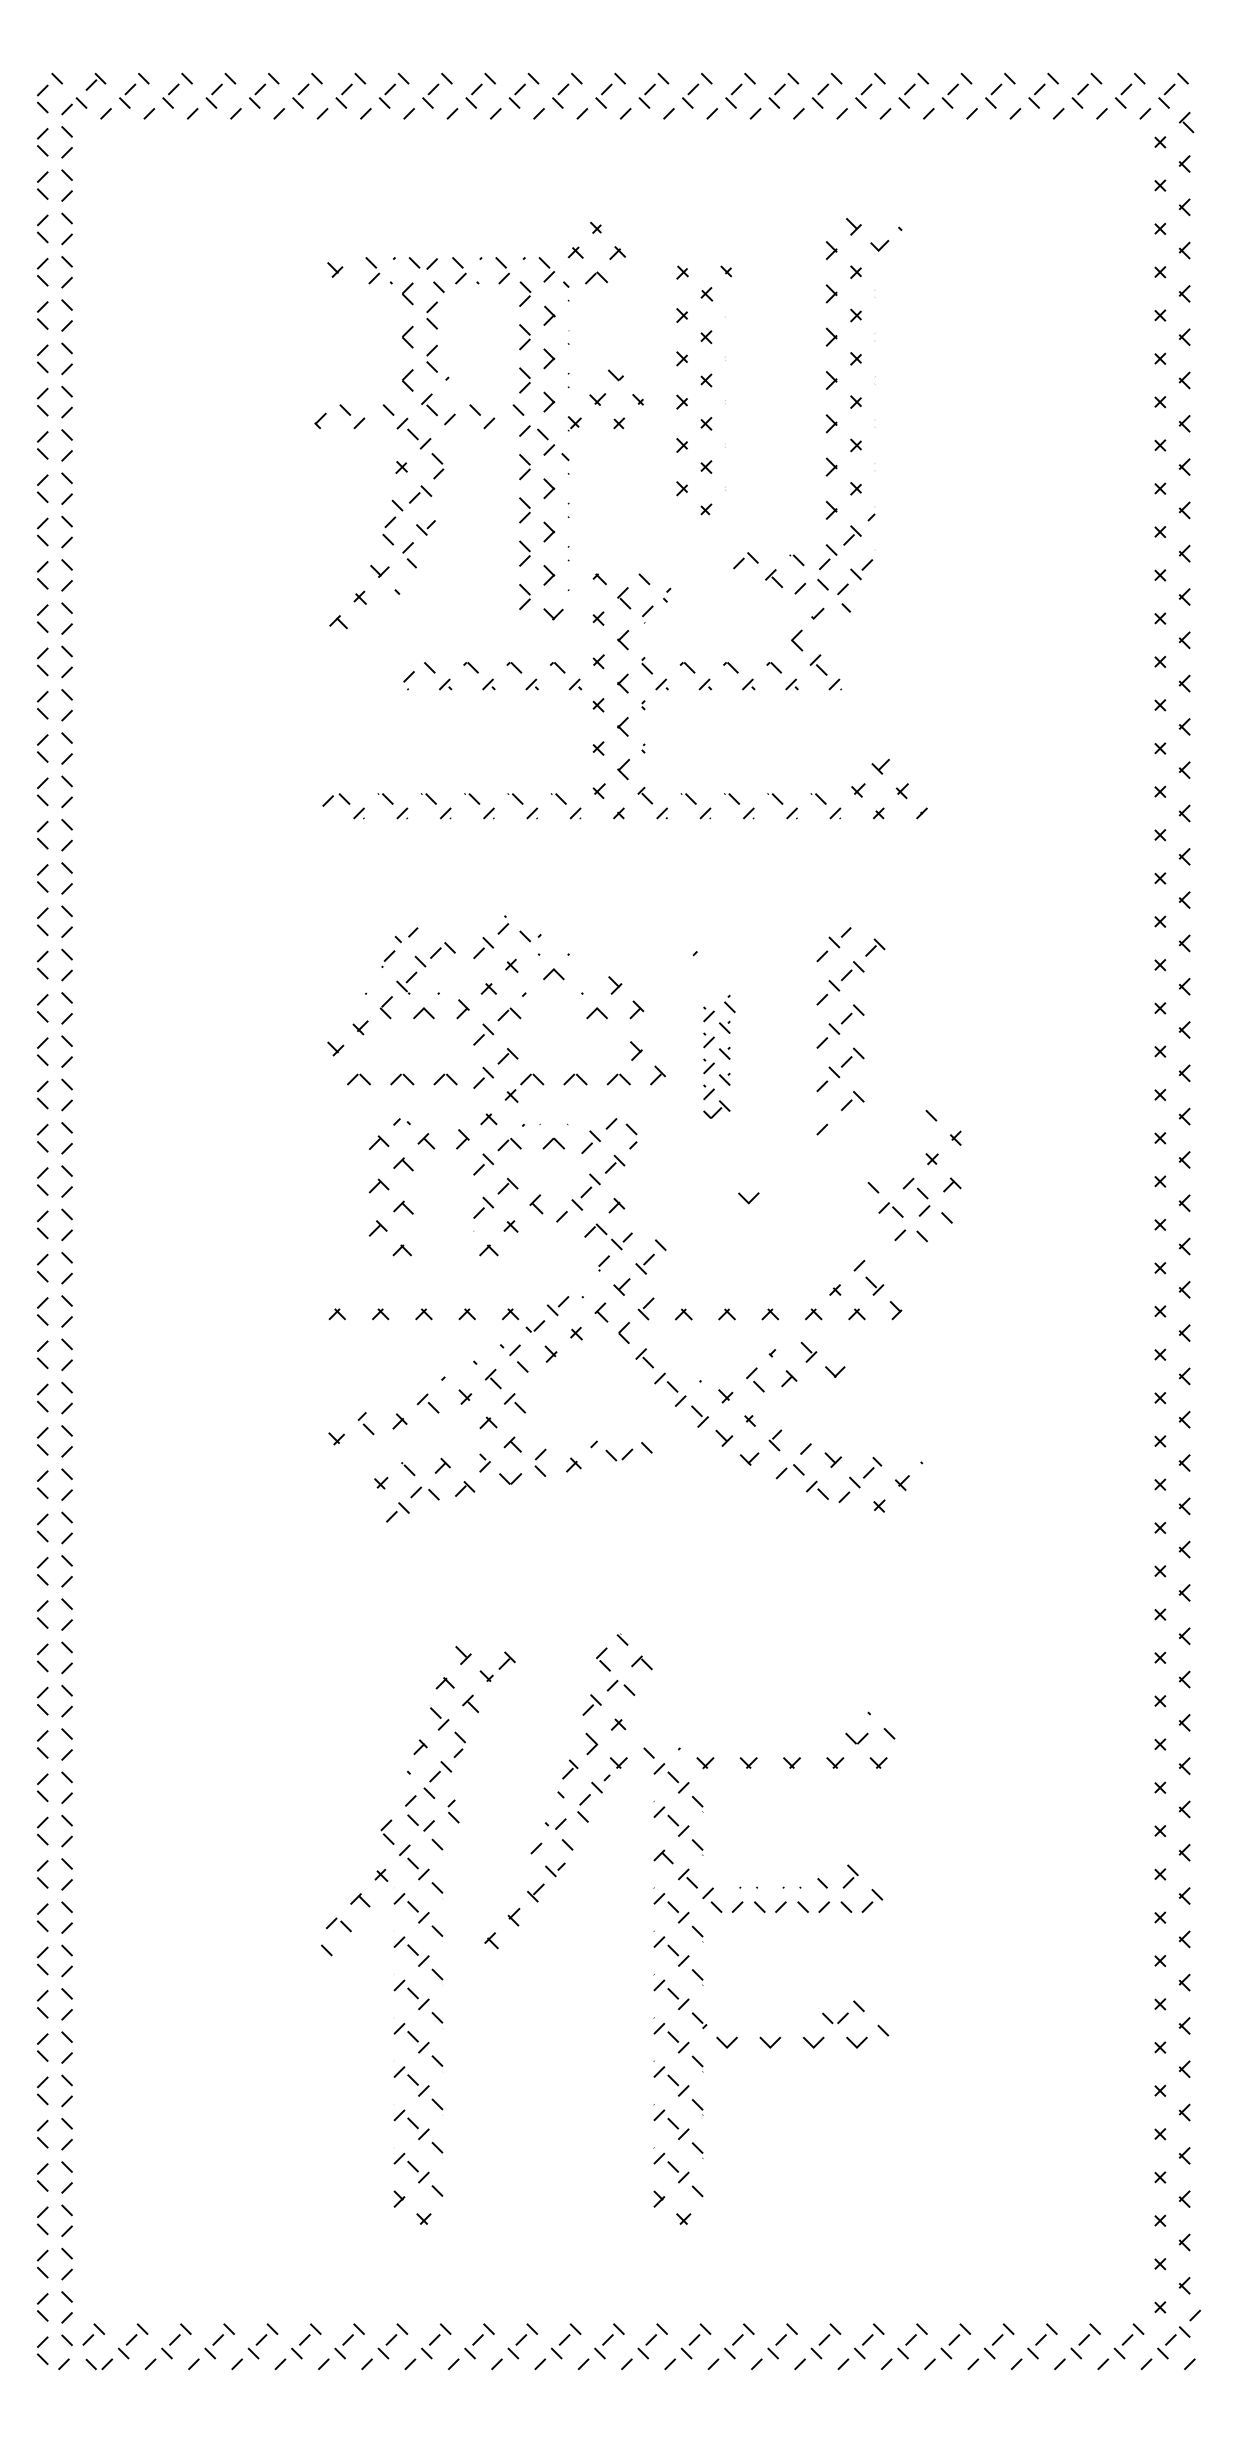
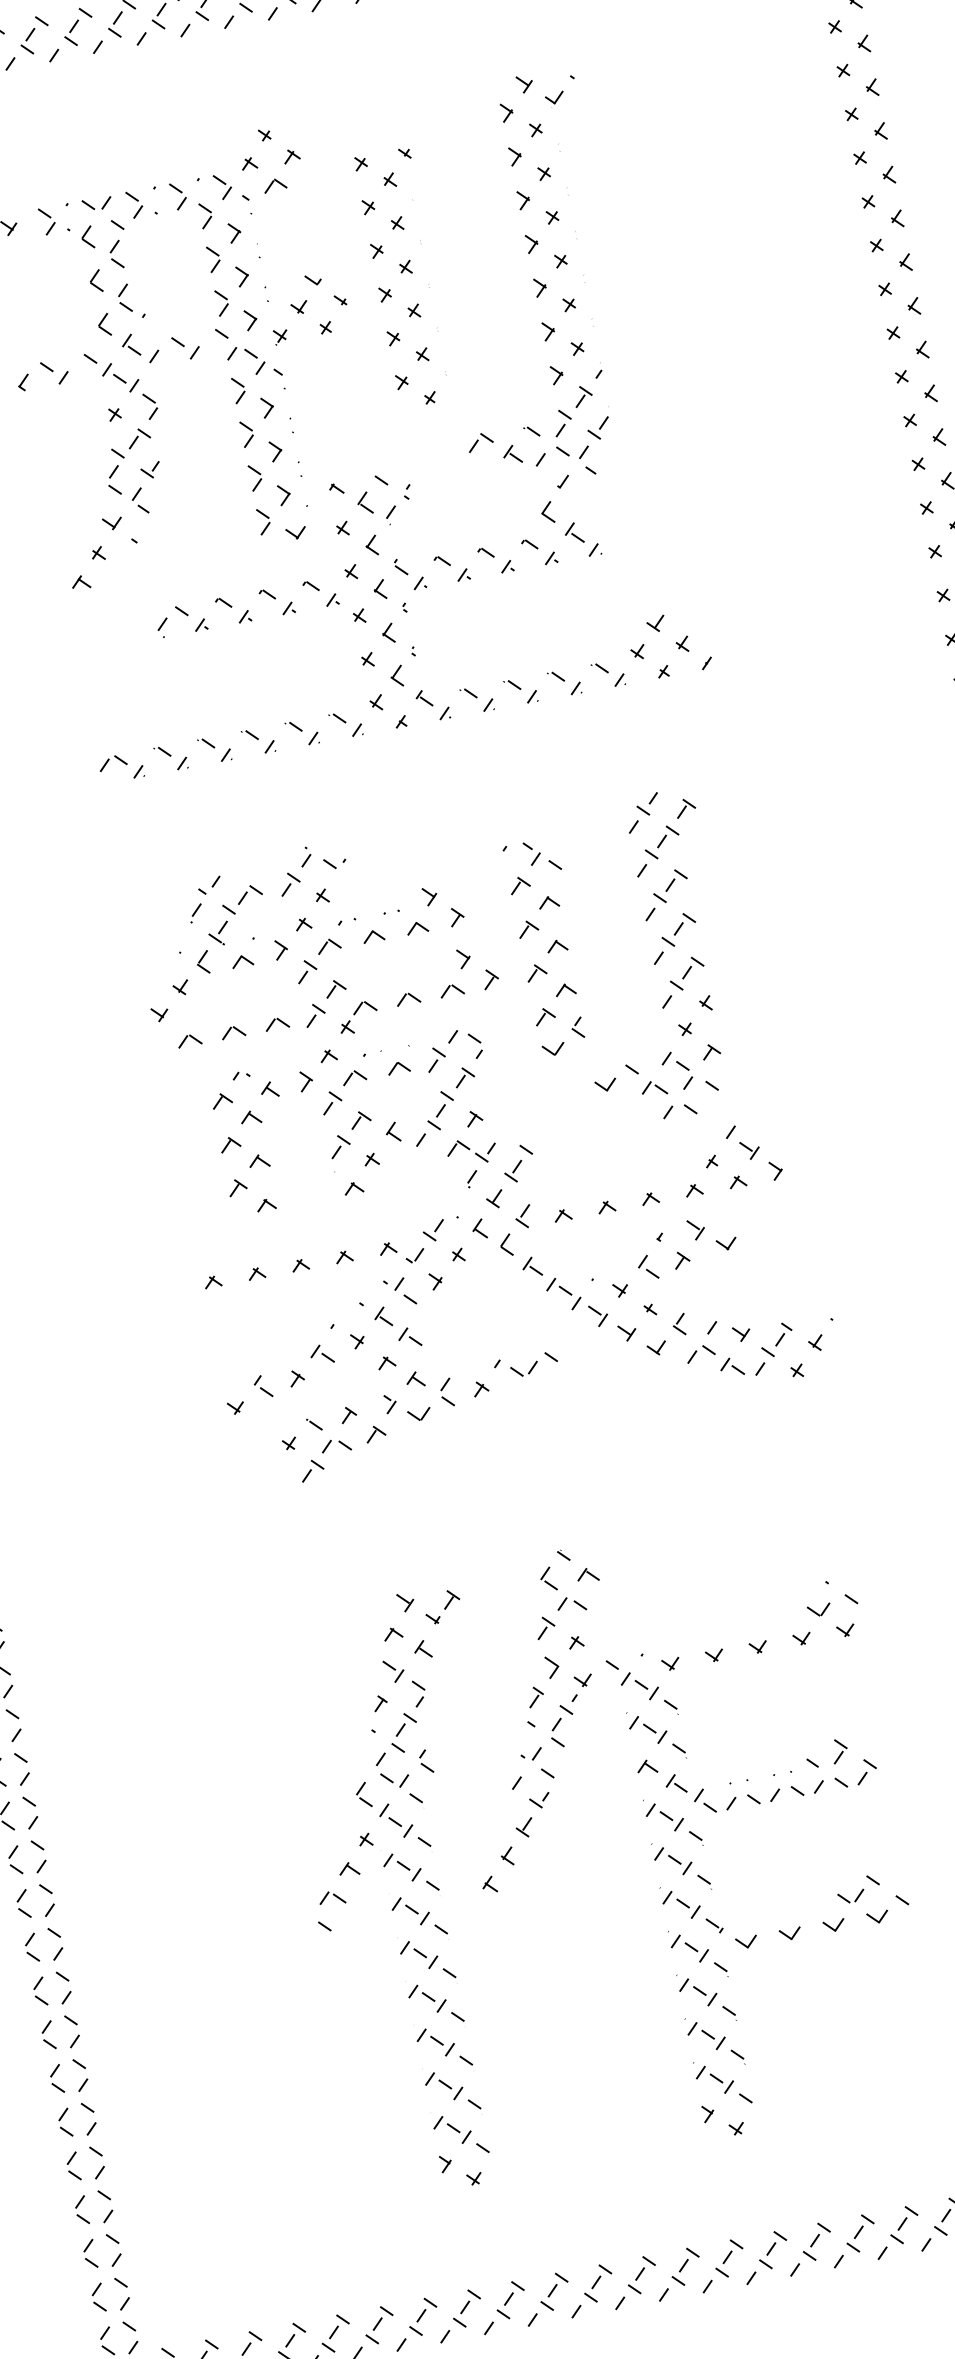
part: (553, 966) -> (371, 928), moved
part: (719, 1055) -> (549, 946), size x1.67
part: (914, 1175) -> (671, 1049), moved

